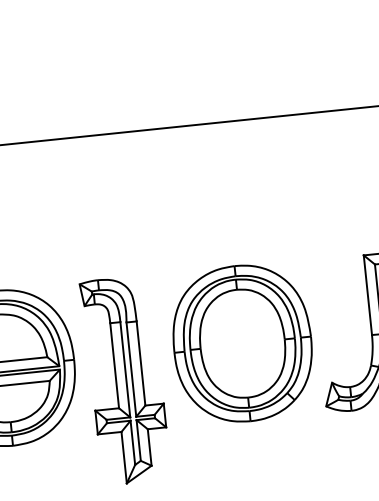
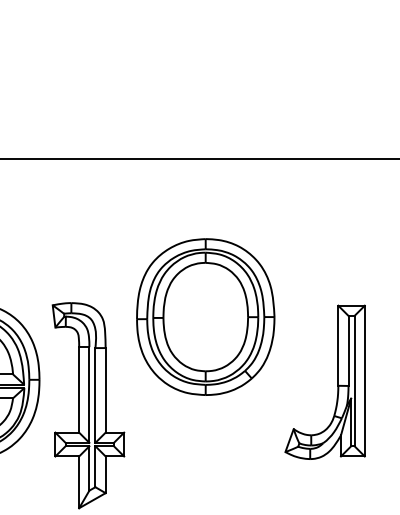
part: (242, 343) -> (205, 316), moved

